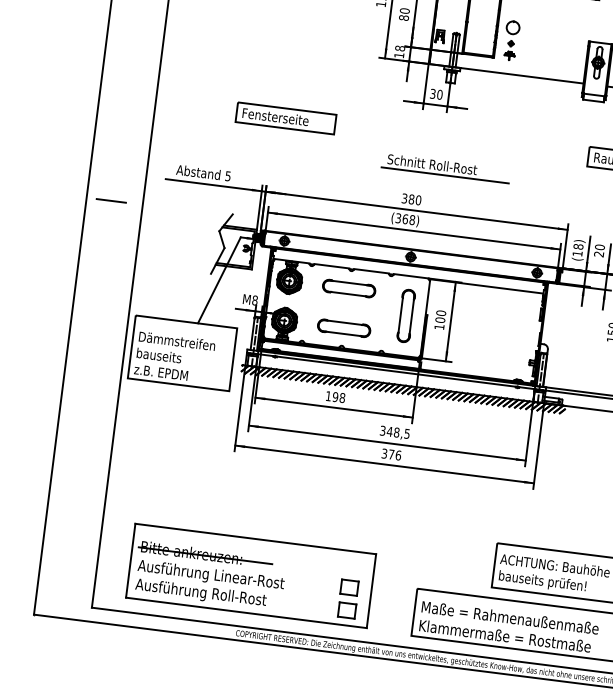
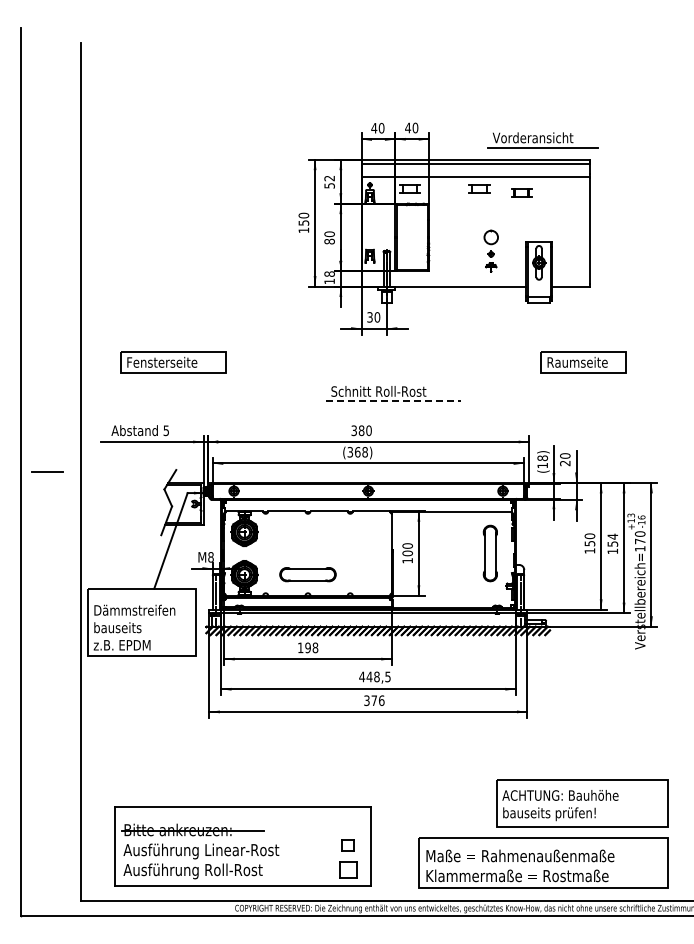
part: (510, 39) -> (490, 250), moved
part: (286, 118) -> (173, 362), moved
line: (445, 175) -> (393, 401), solid -> dashed
part: (348, 287) -> (307, 531), removed
part: (405, 315) -> (489, 553), moved
text: (383, 430) -> (362, 676), 348,5 -> 448,5
part: (349, 587) -> (347, 845), size x0.7

